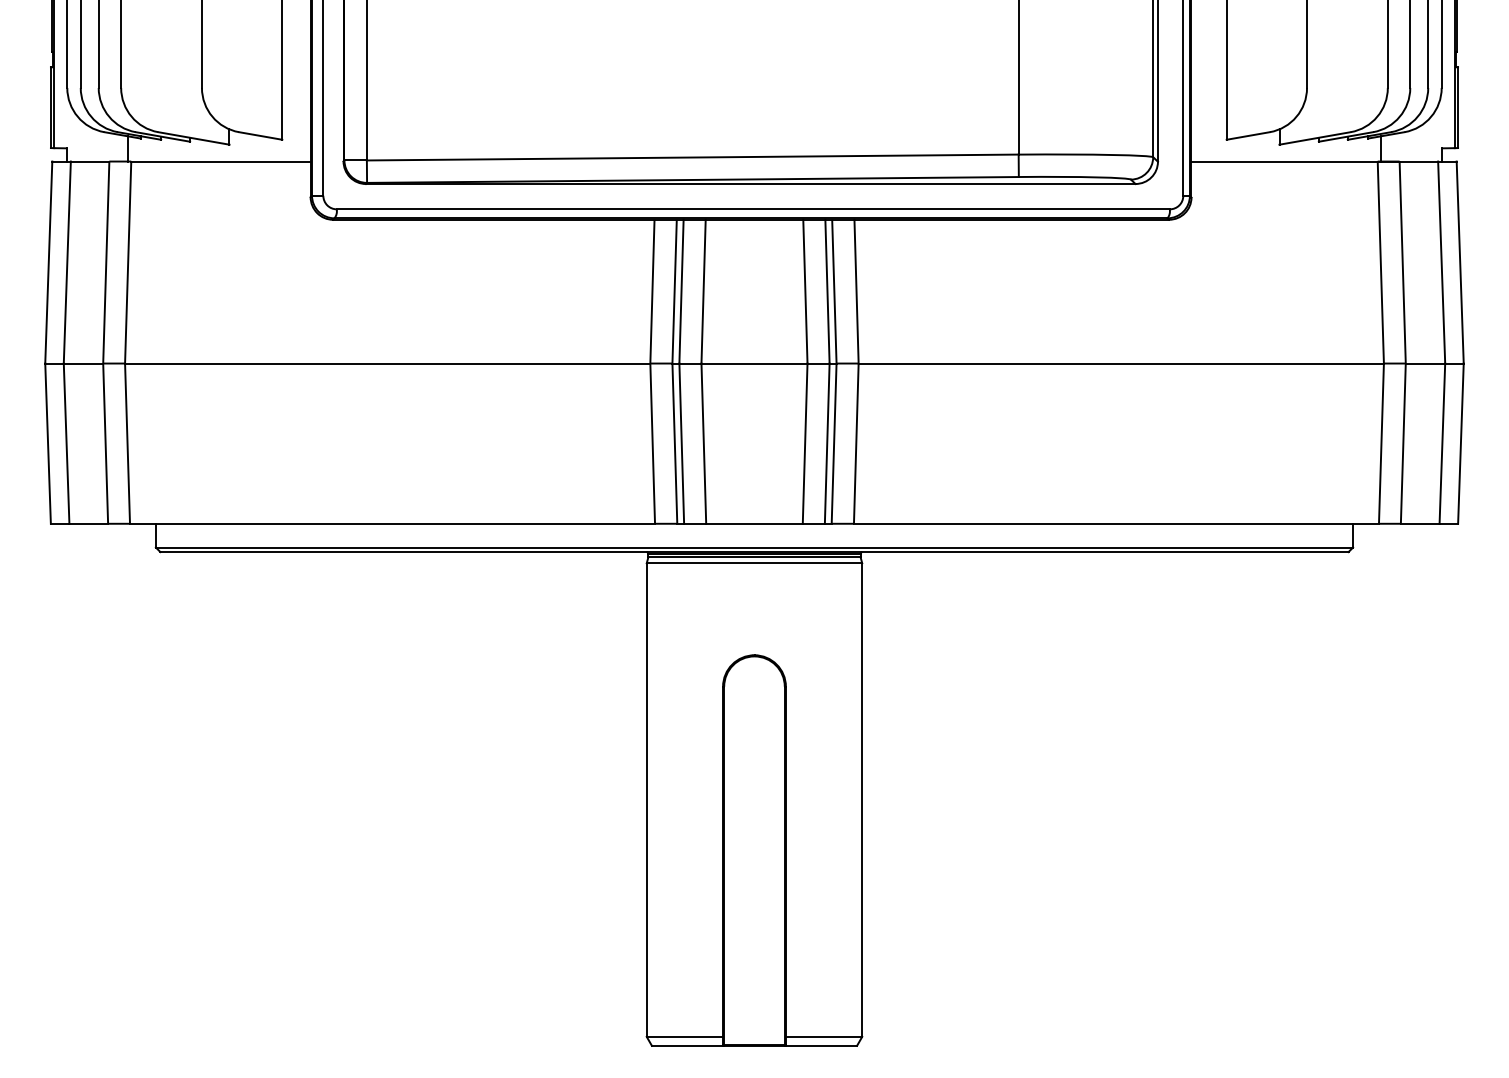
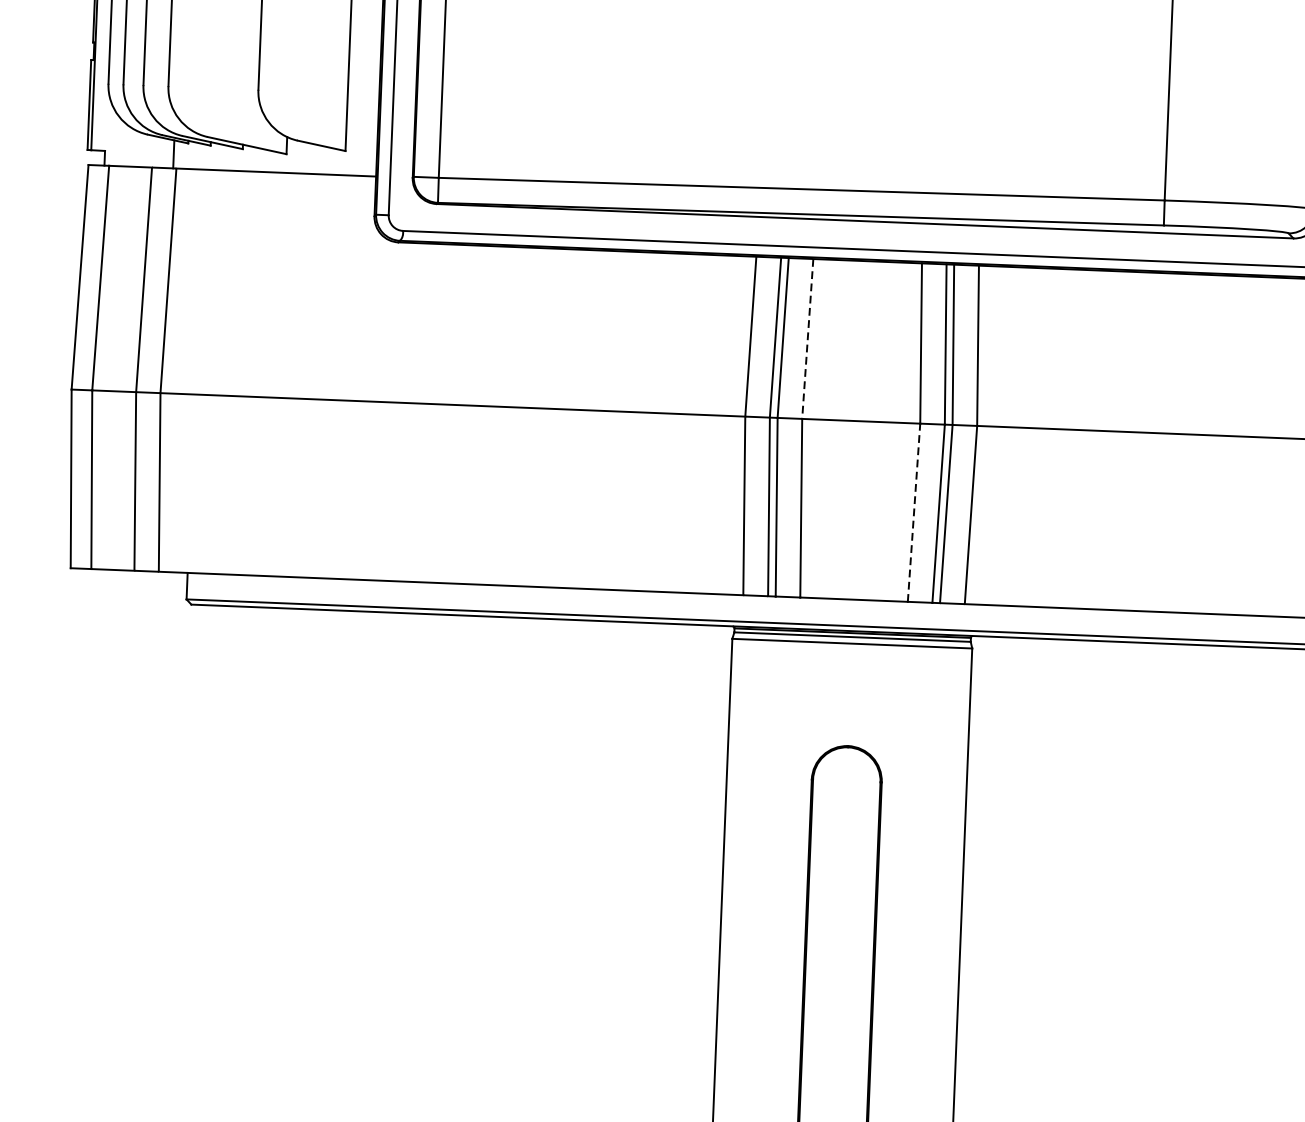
line: (703, 291) -> (807, 338), solid -> dashed
line: (805, 443) -> (914, 512), solid -> dashed

